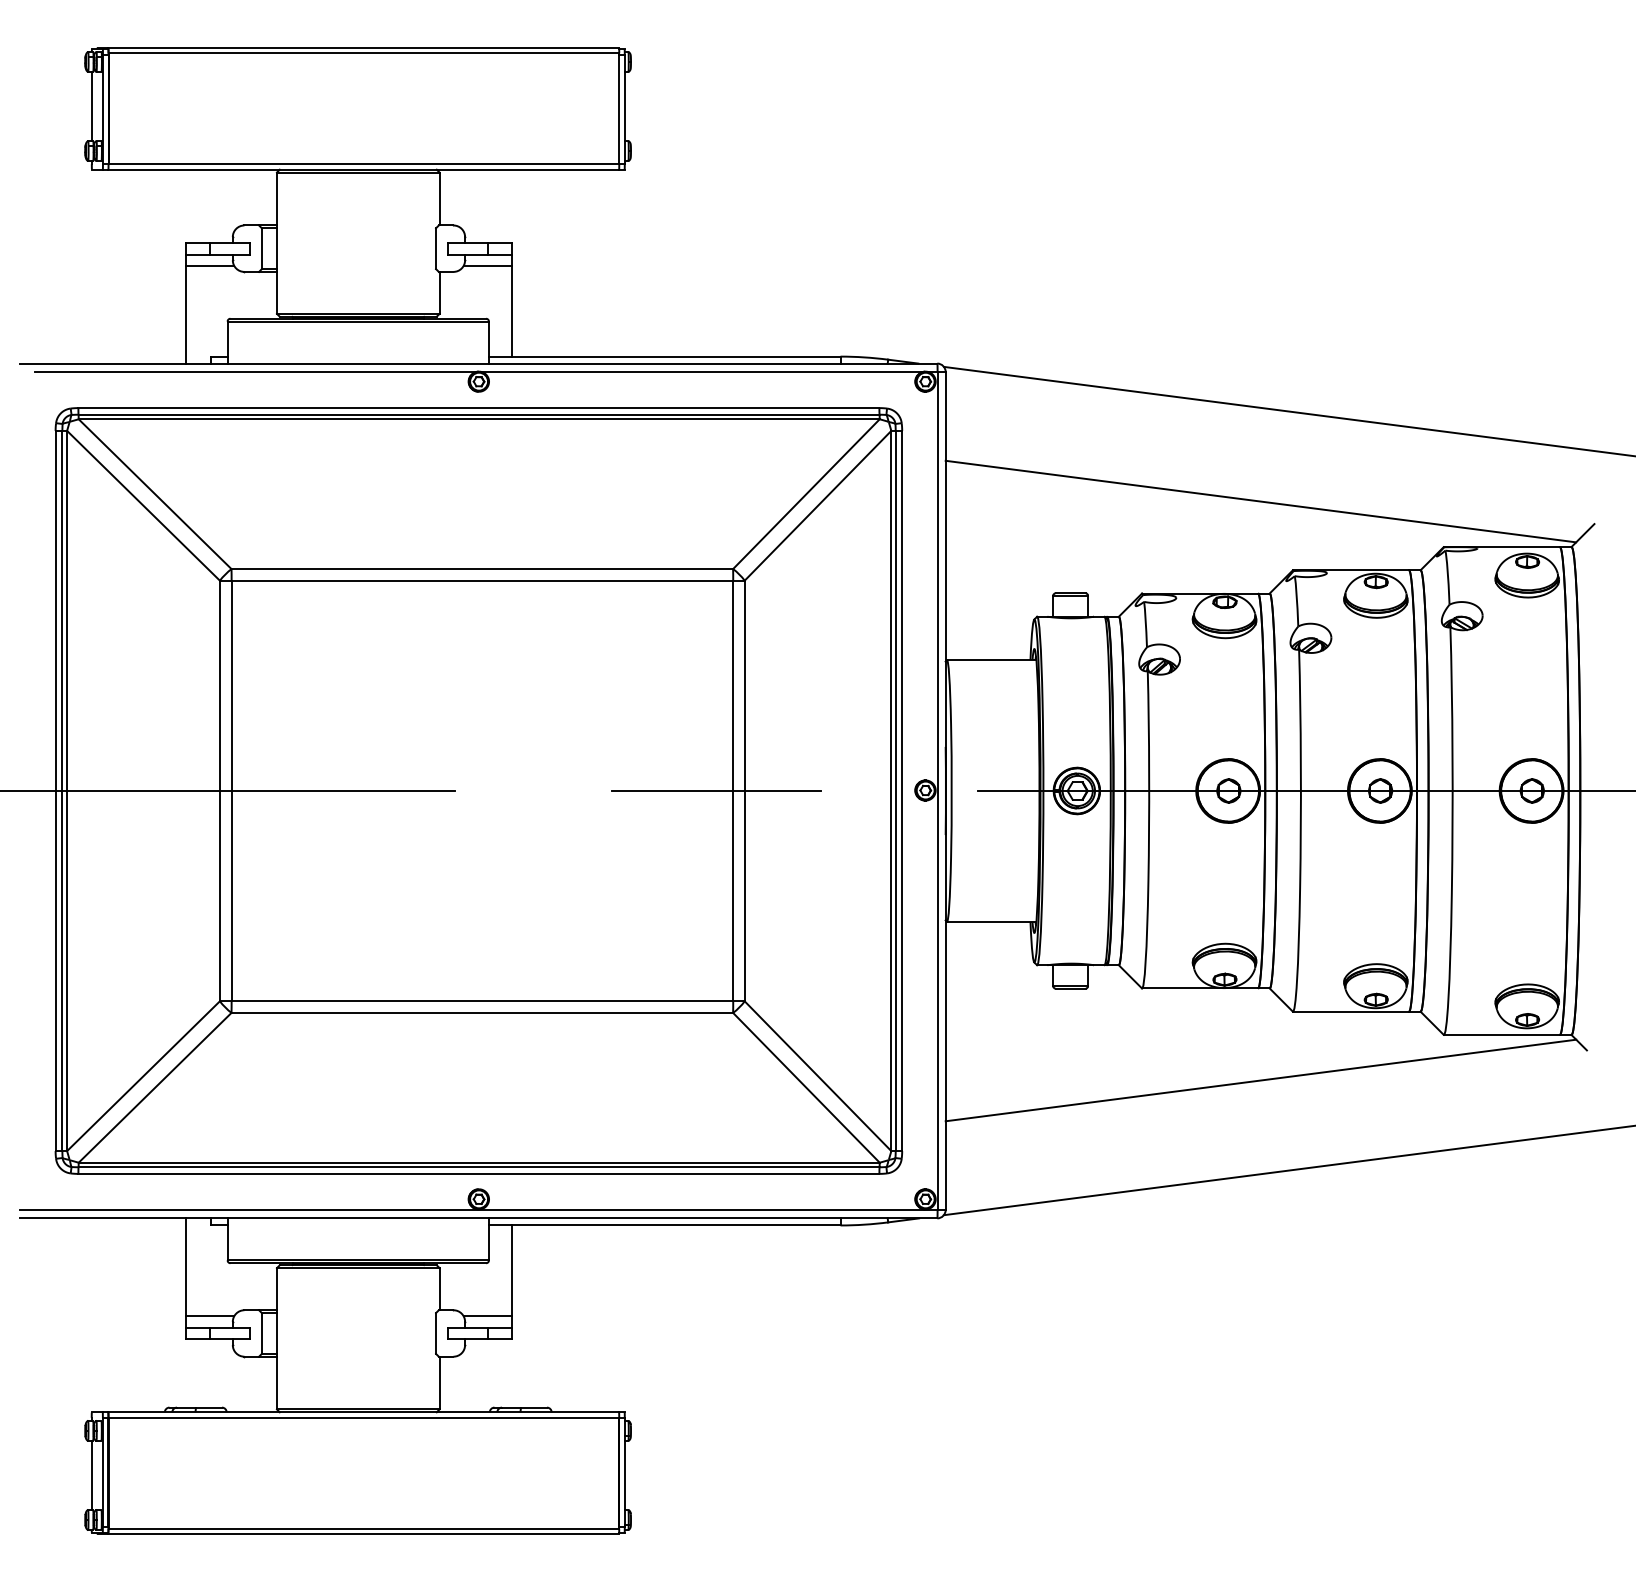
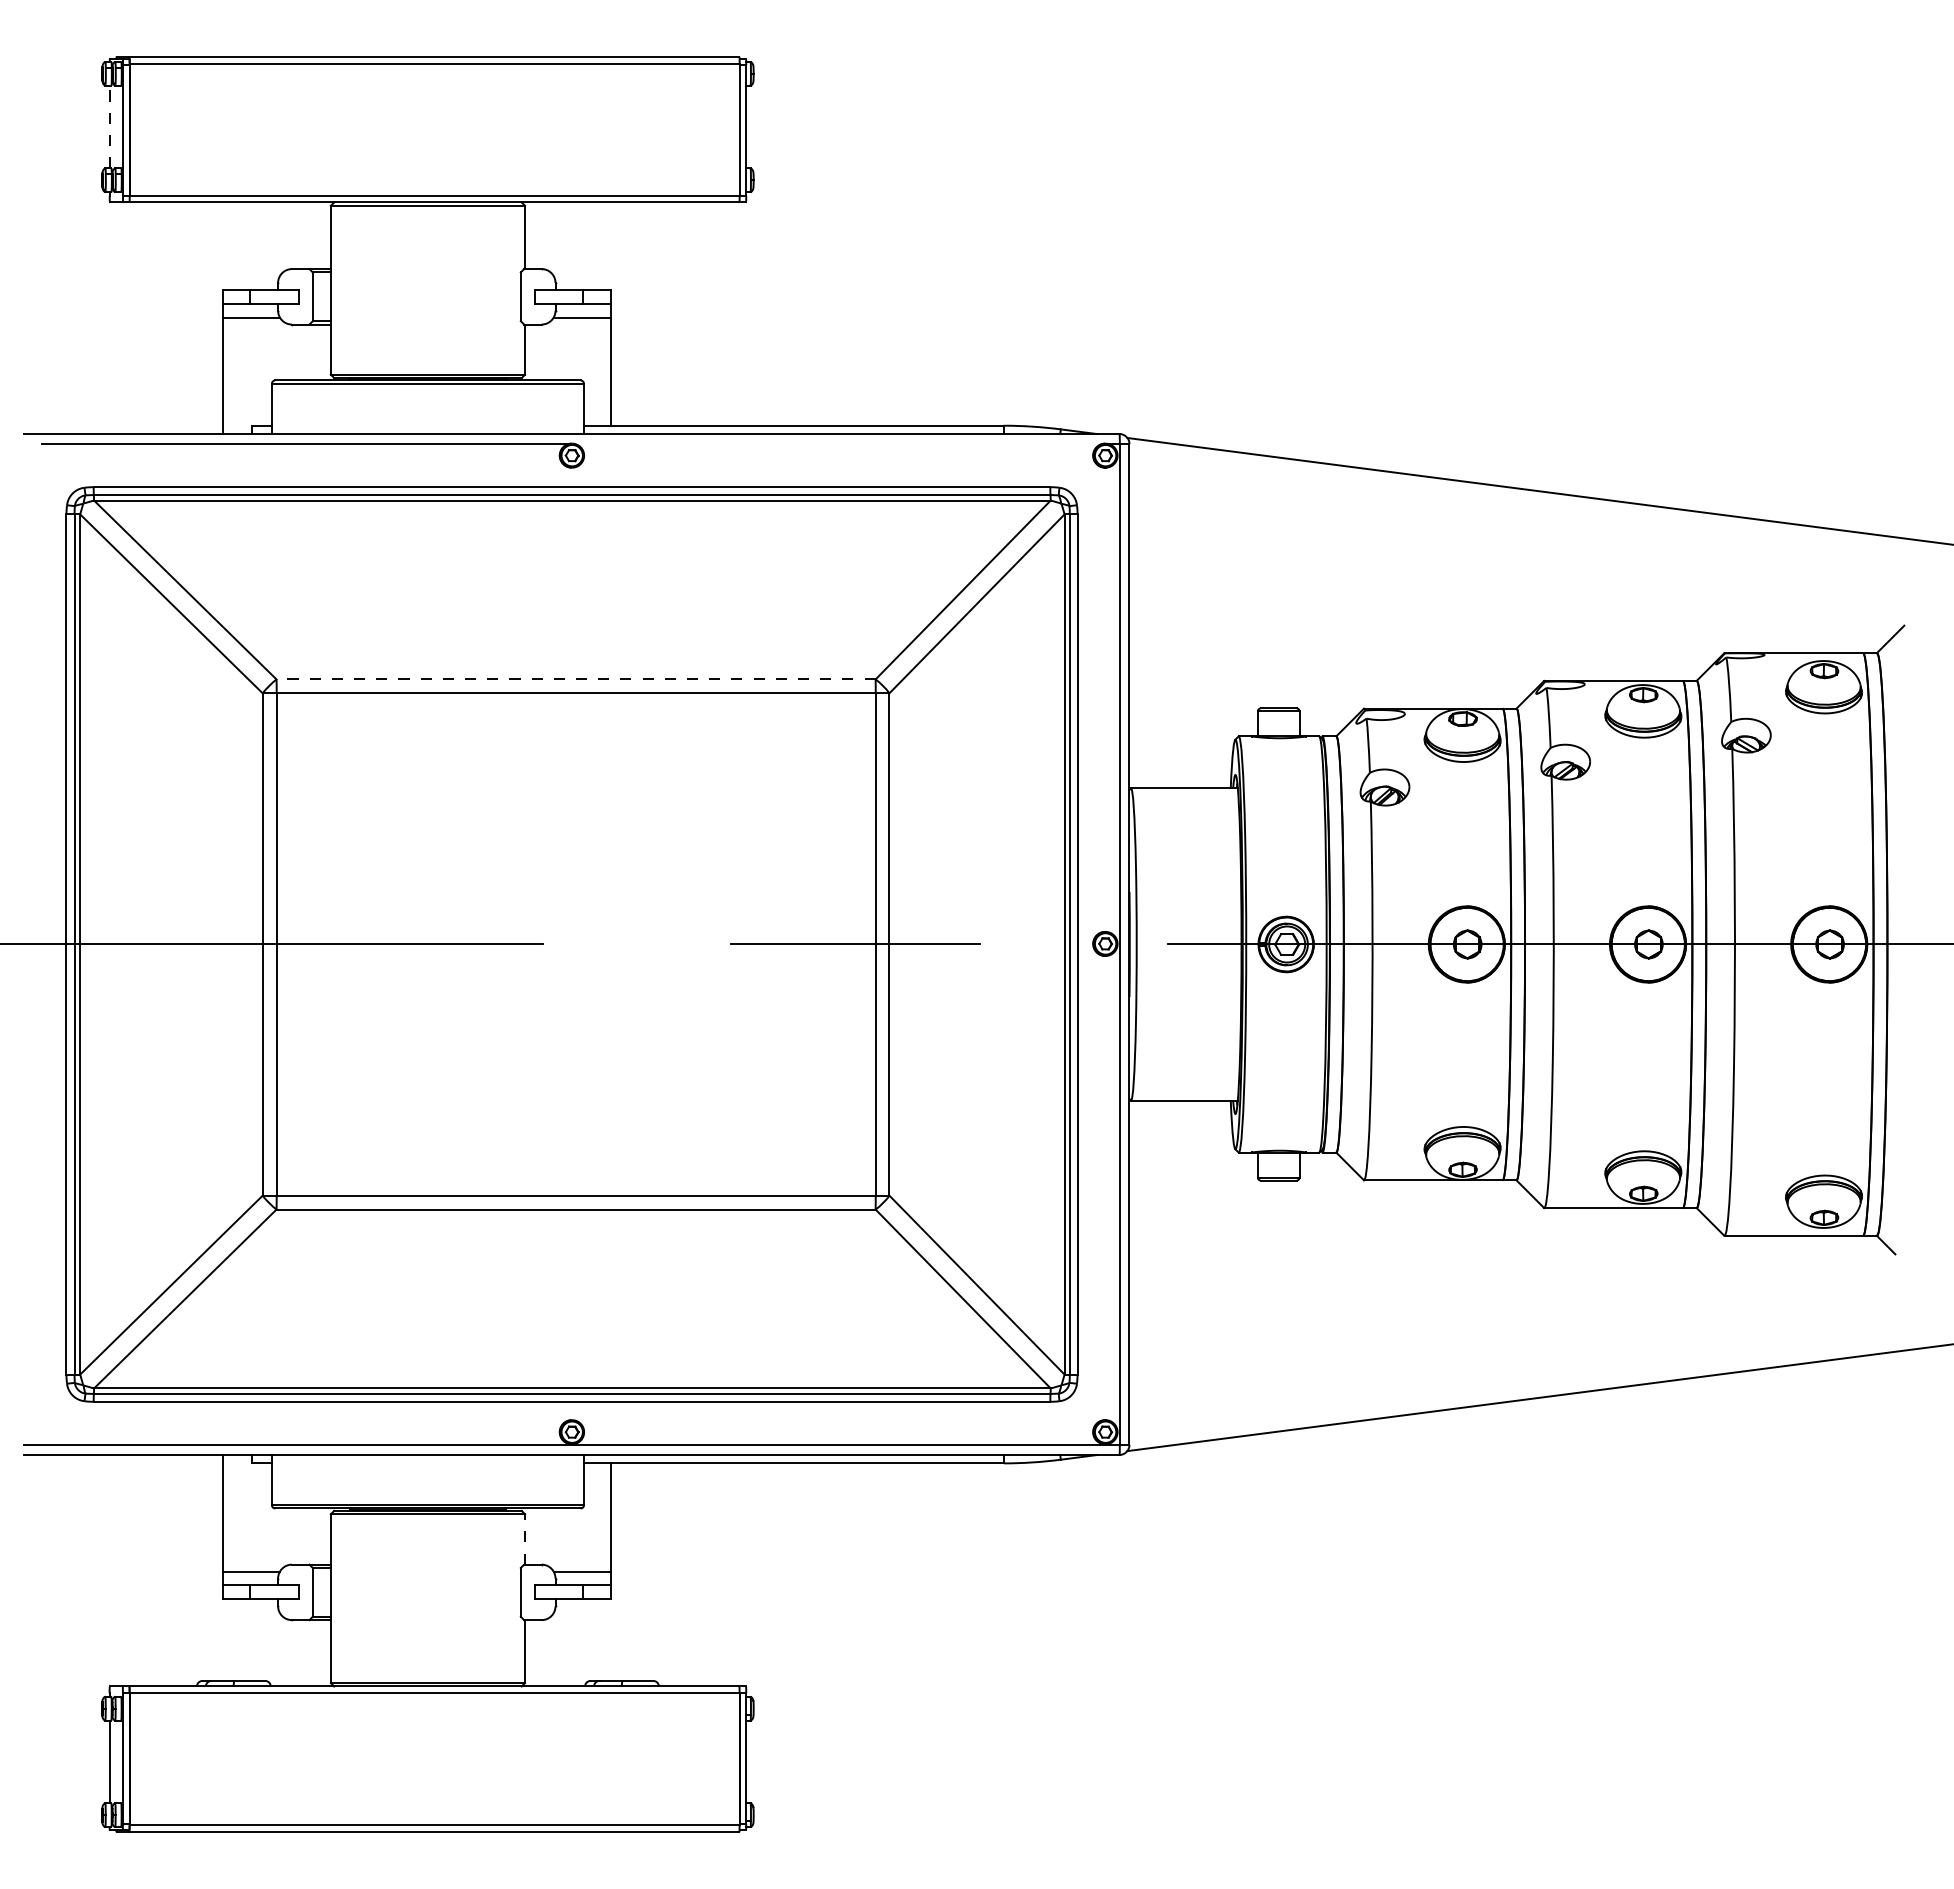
line: (91, 106) -> (109, 126), solid -> dashed
line: (702, 372) -> (838, 444), removed
line: (1260, 501) -> (1505, 598), removed
line: (482, 569) -> (576, 679), solid -> dashed
line: (1260, 1079) -> (1505, 1289), removed
line: (439, 1288) -> (525, 1538), solid -> dashed

